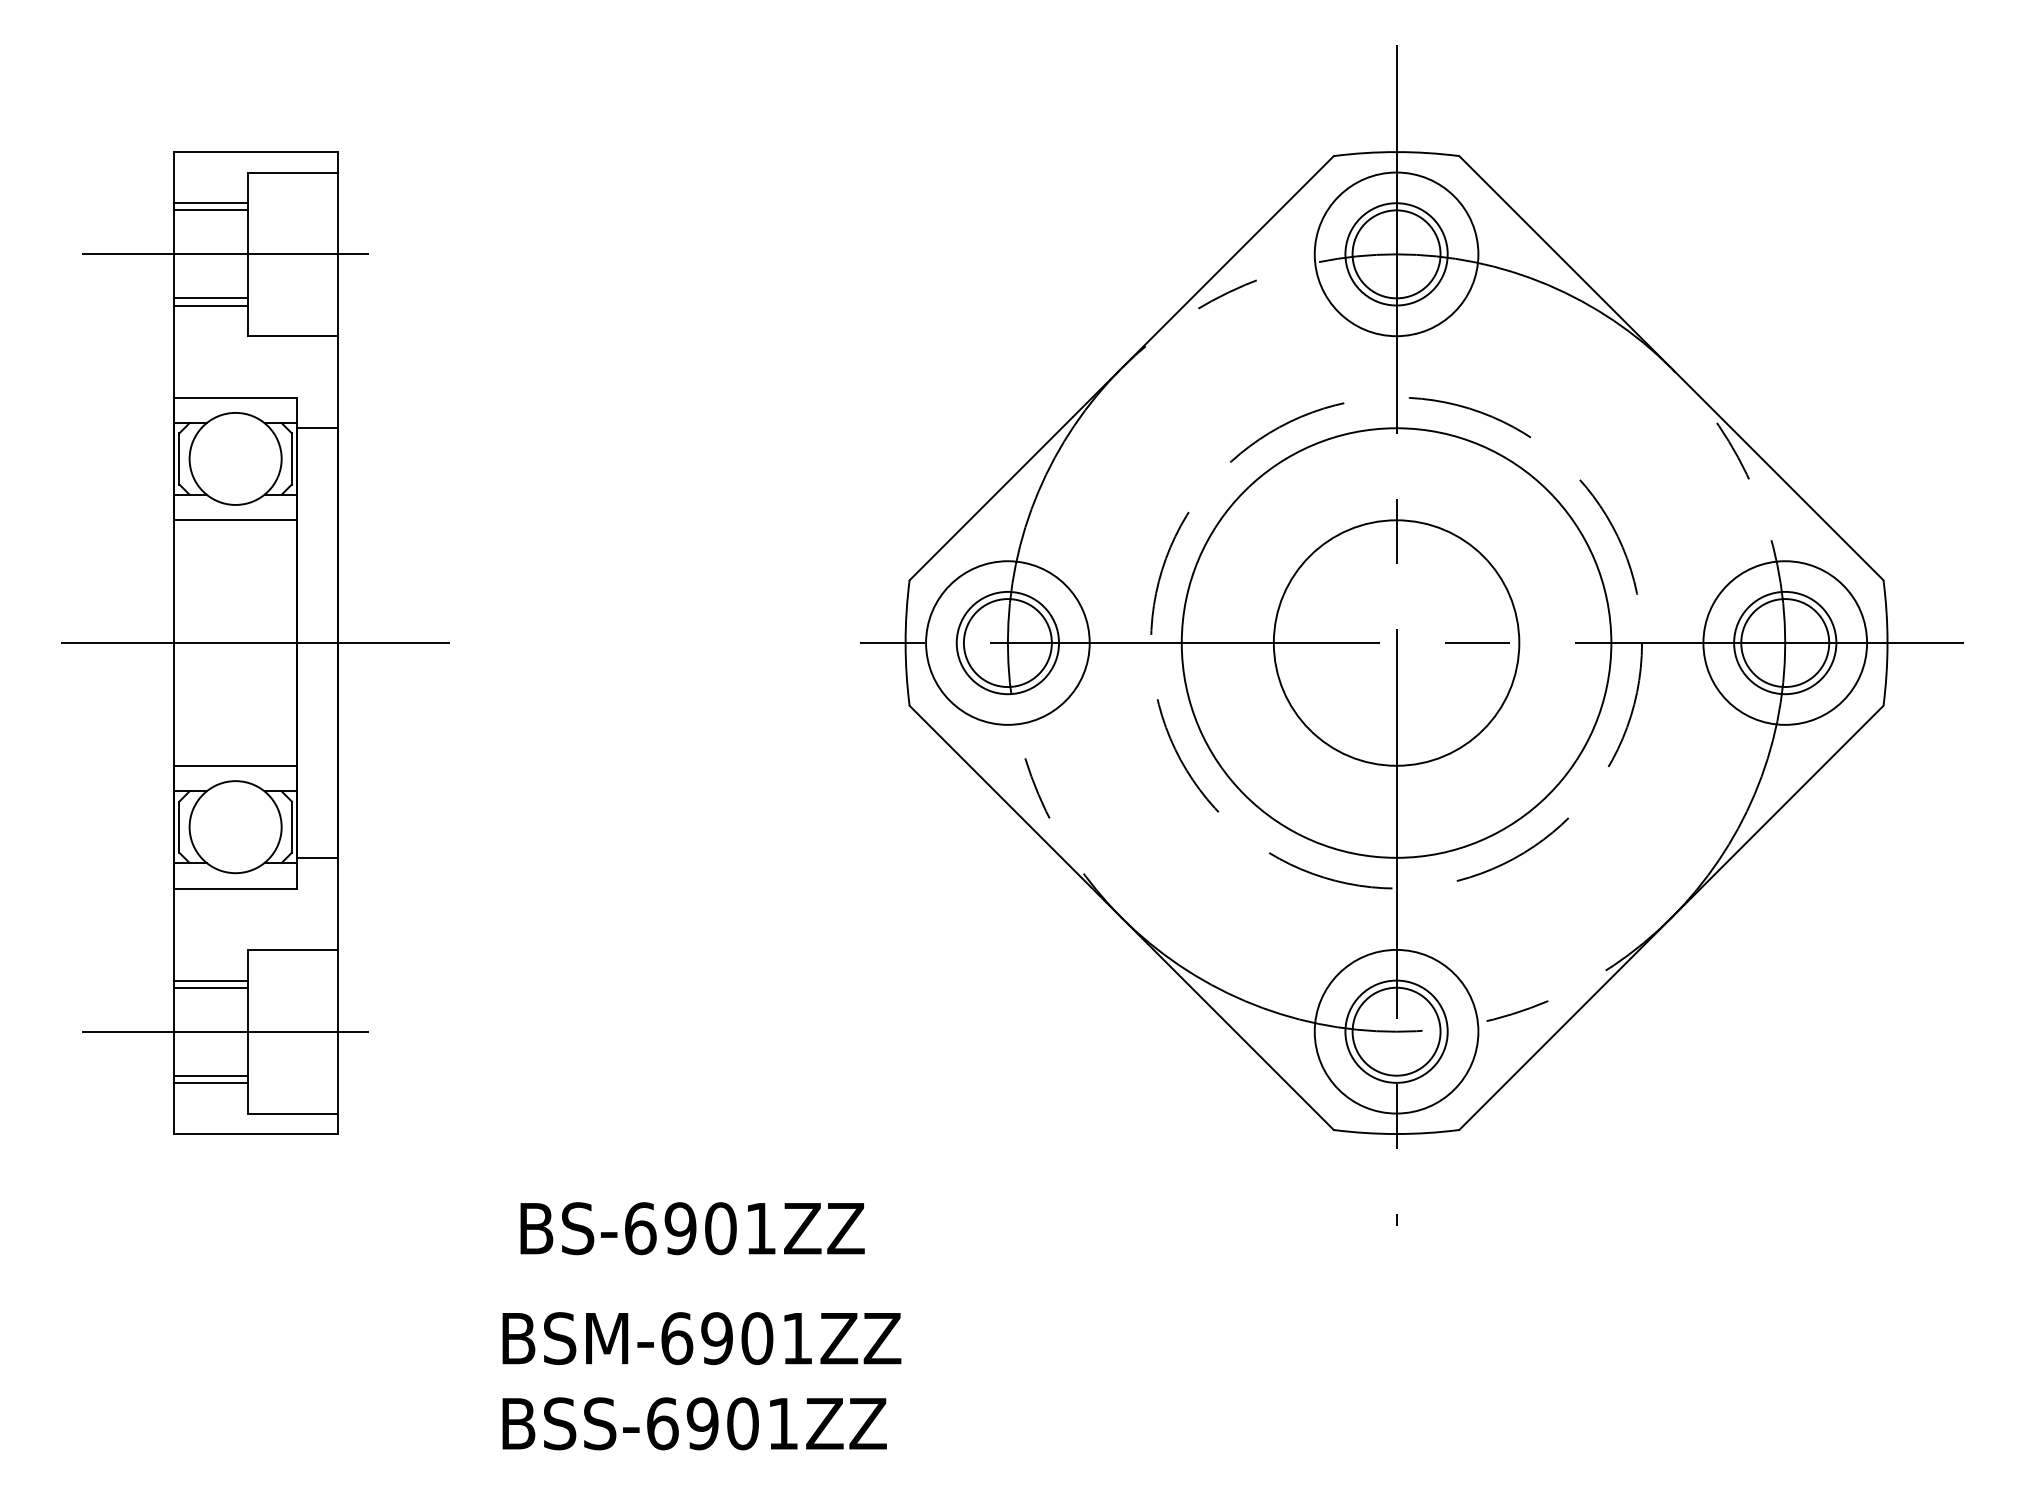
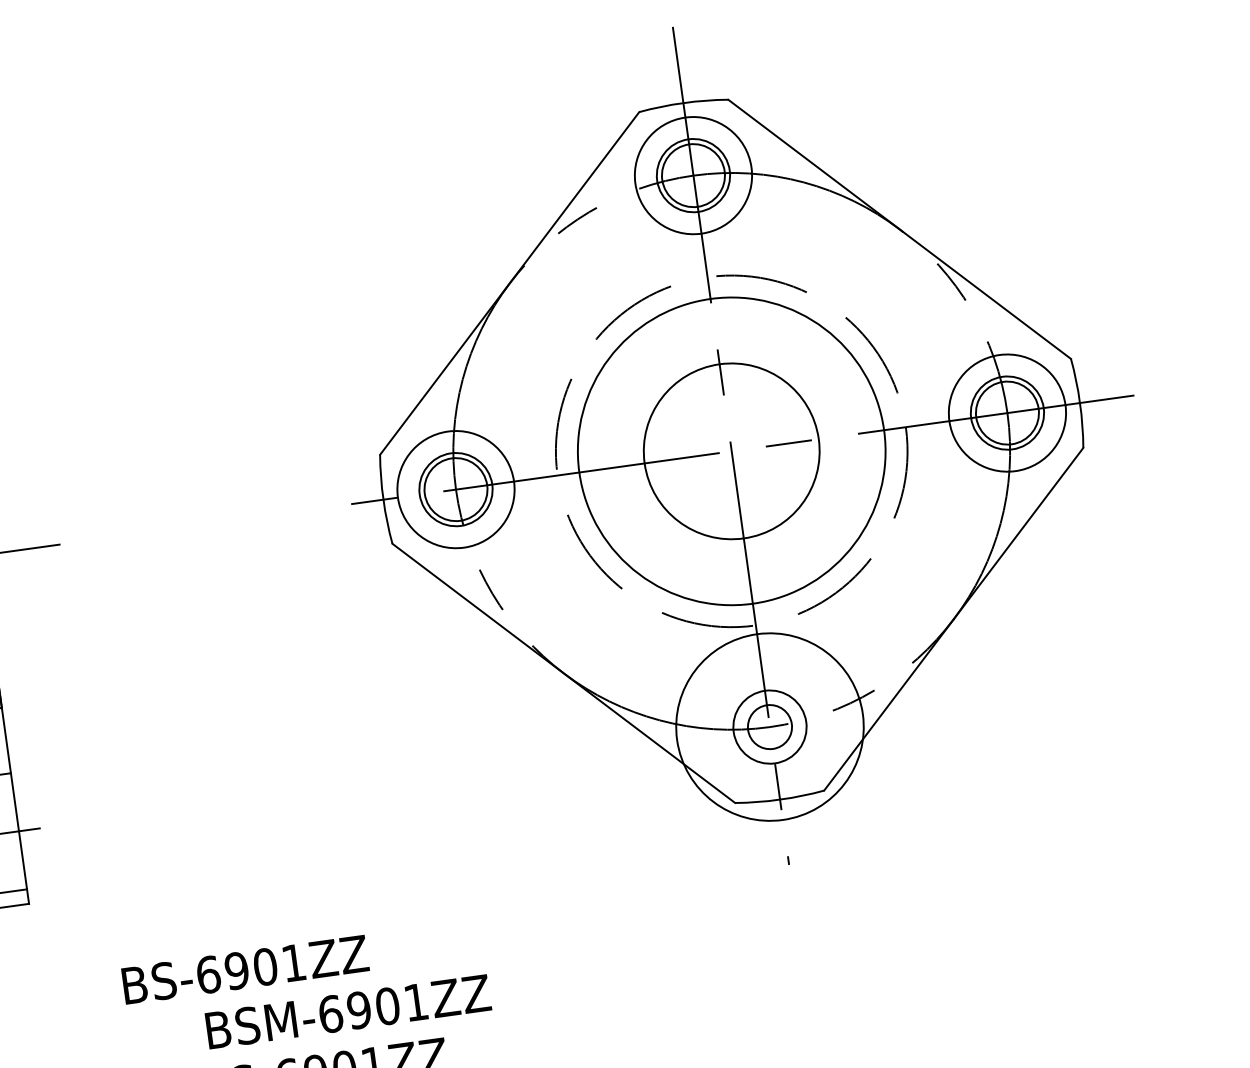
circle: (1396, 1031) -> (769, 726), size x0.7
circle: (1396, 1031) -> (769, 726), size x1.6
text: (692, 1228) -> (245, 969), moved
text: (701, 1338) -> (348, 1011), moved

